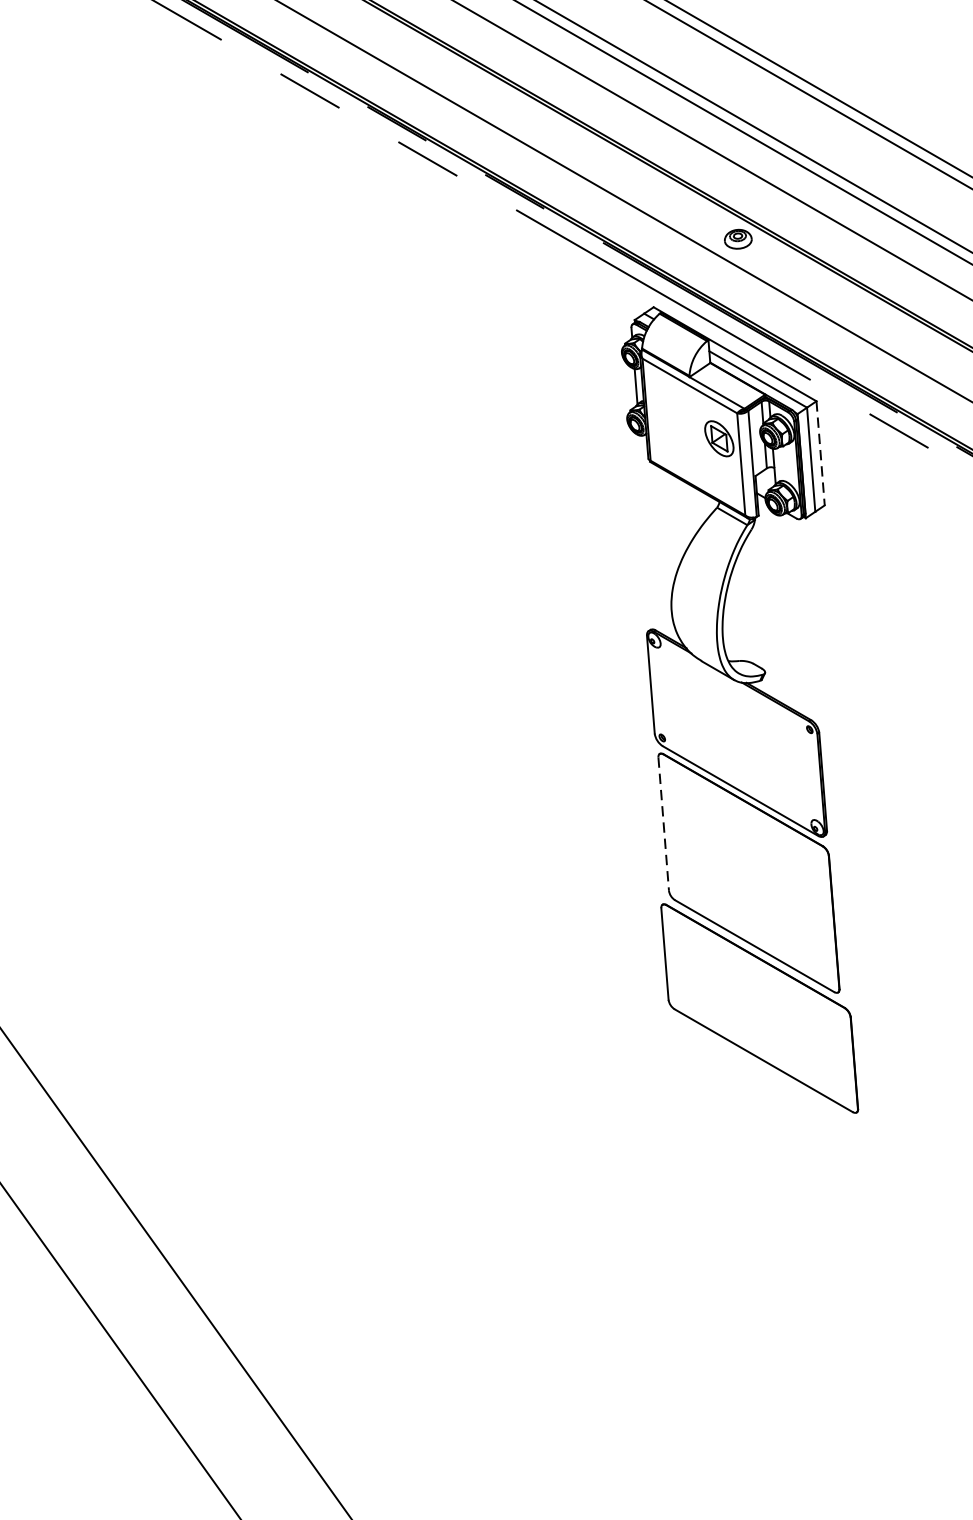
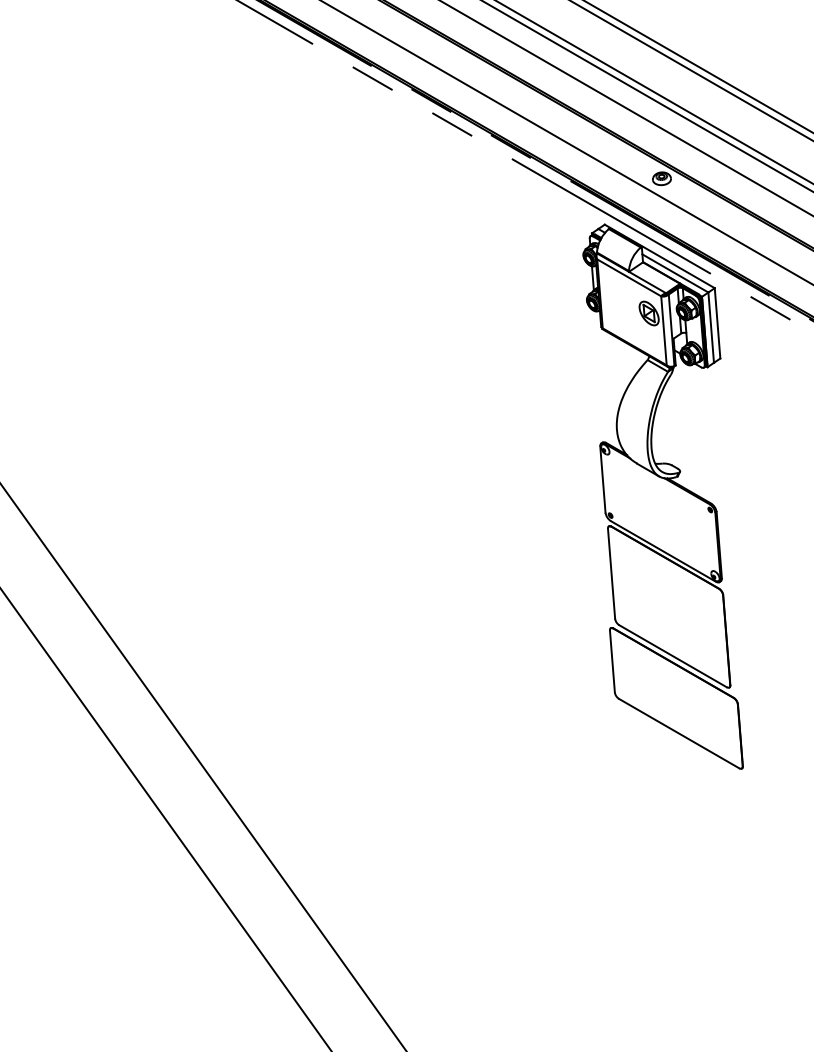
line: (820, 453) -> (717, 323), dashed -> solid
line: (663, 825) -> (611, 574), dashed -> solid

